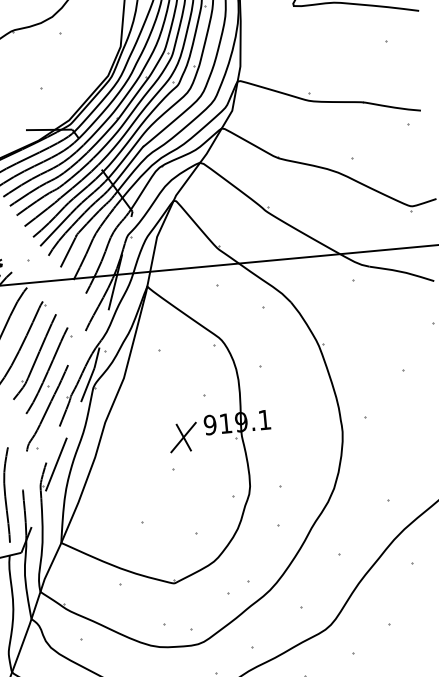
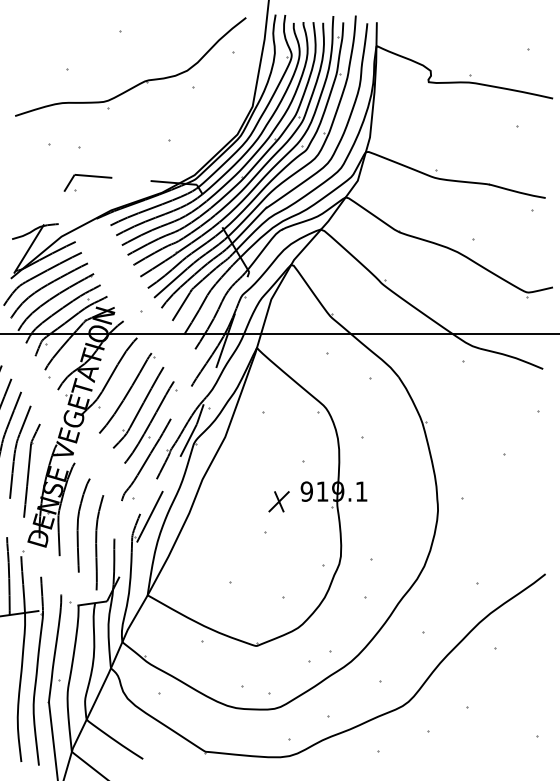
part: (182, 437) -> (278, 501), size x0.71

